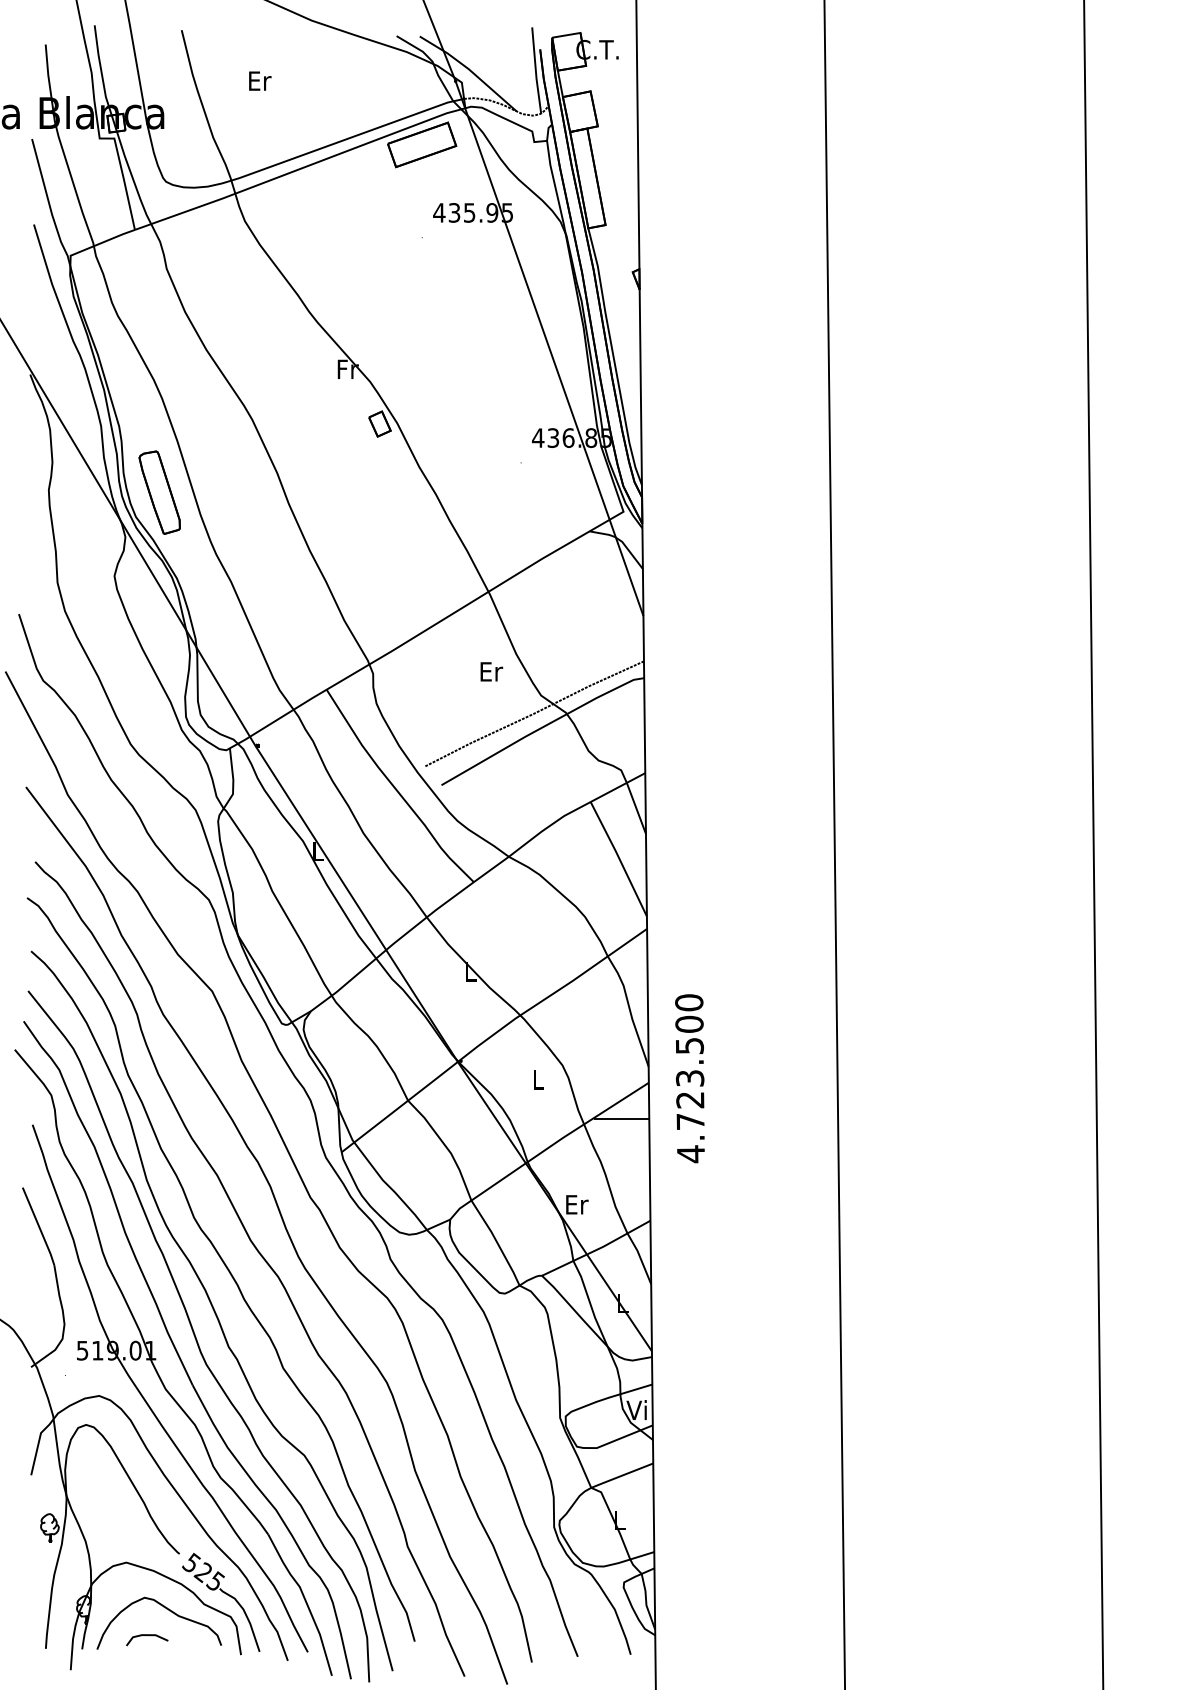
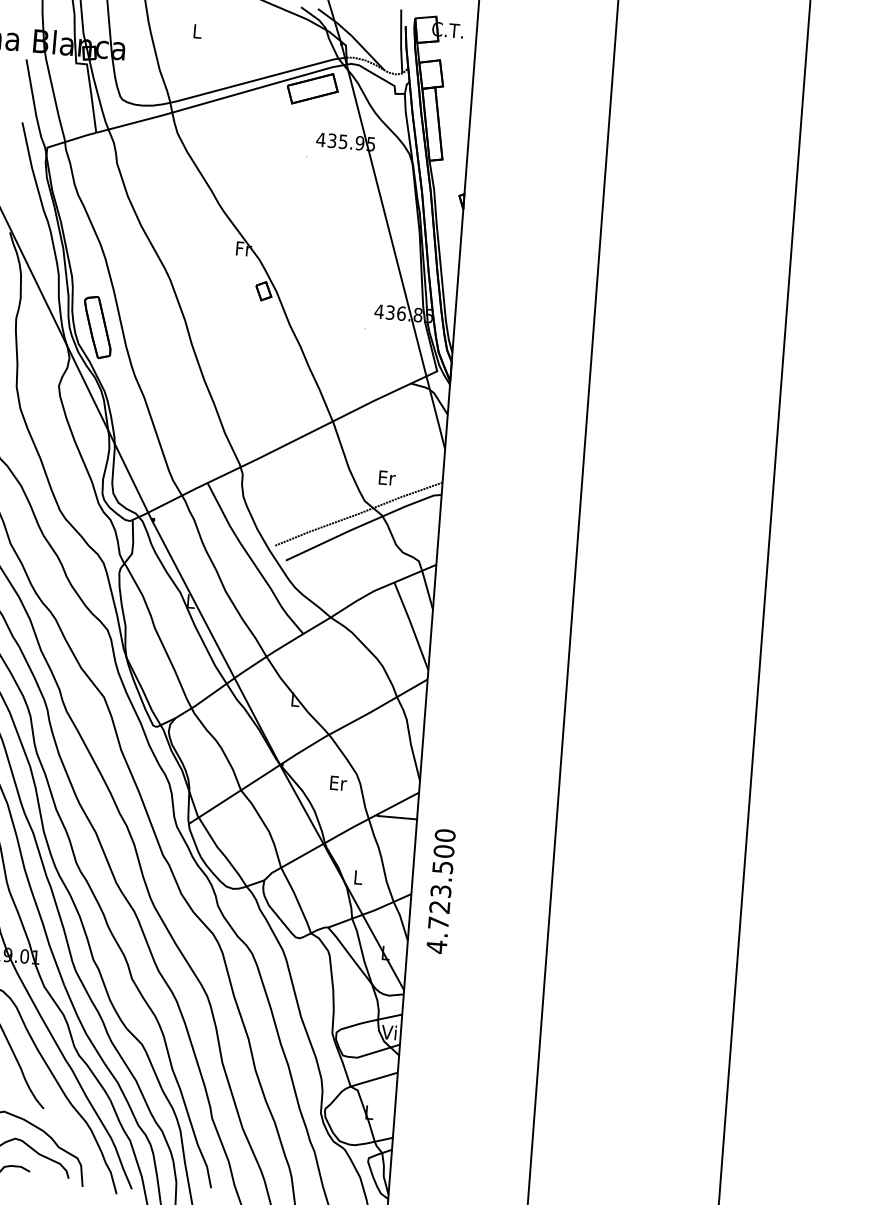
text: (260, 80) -> (198, 31), Er -> L
text: (491, 671) -> (387, 477), moved
text: (689, 1078) -> (440, 891), moved
text: (539, 1079) -> (338, 783), L -> Er
text: (577, 1204) -> (358, 877), Er -> L
part: (225, 1594) -> (75, 1141), removed

